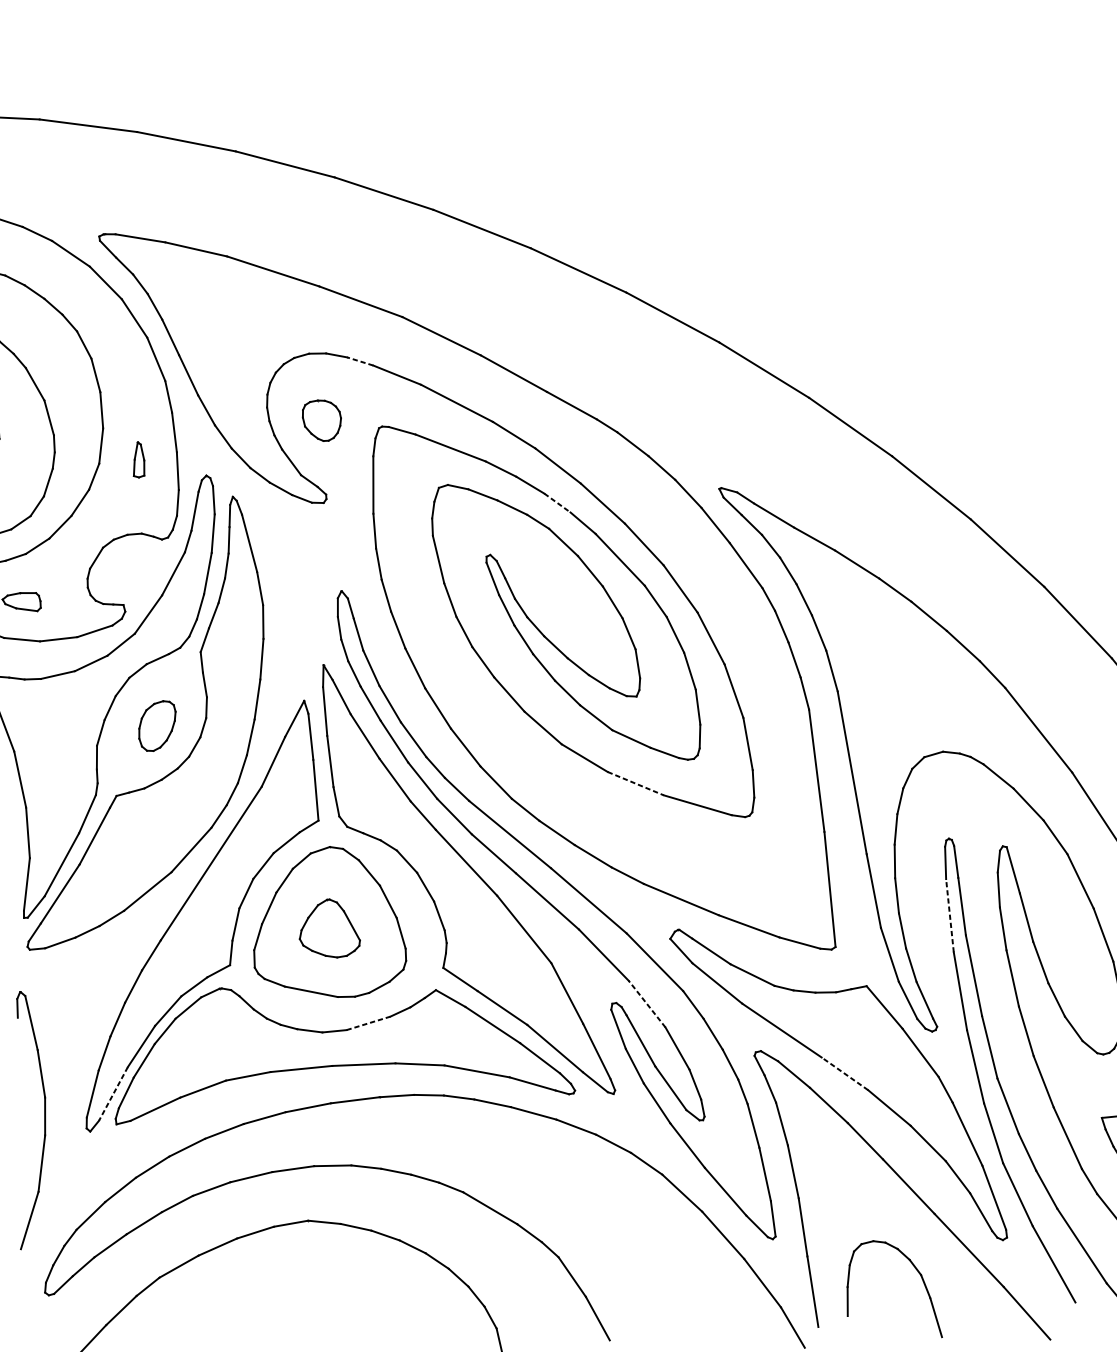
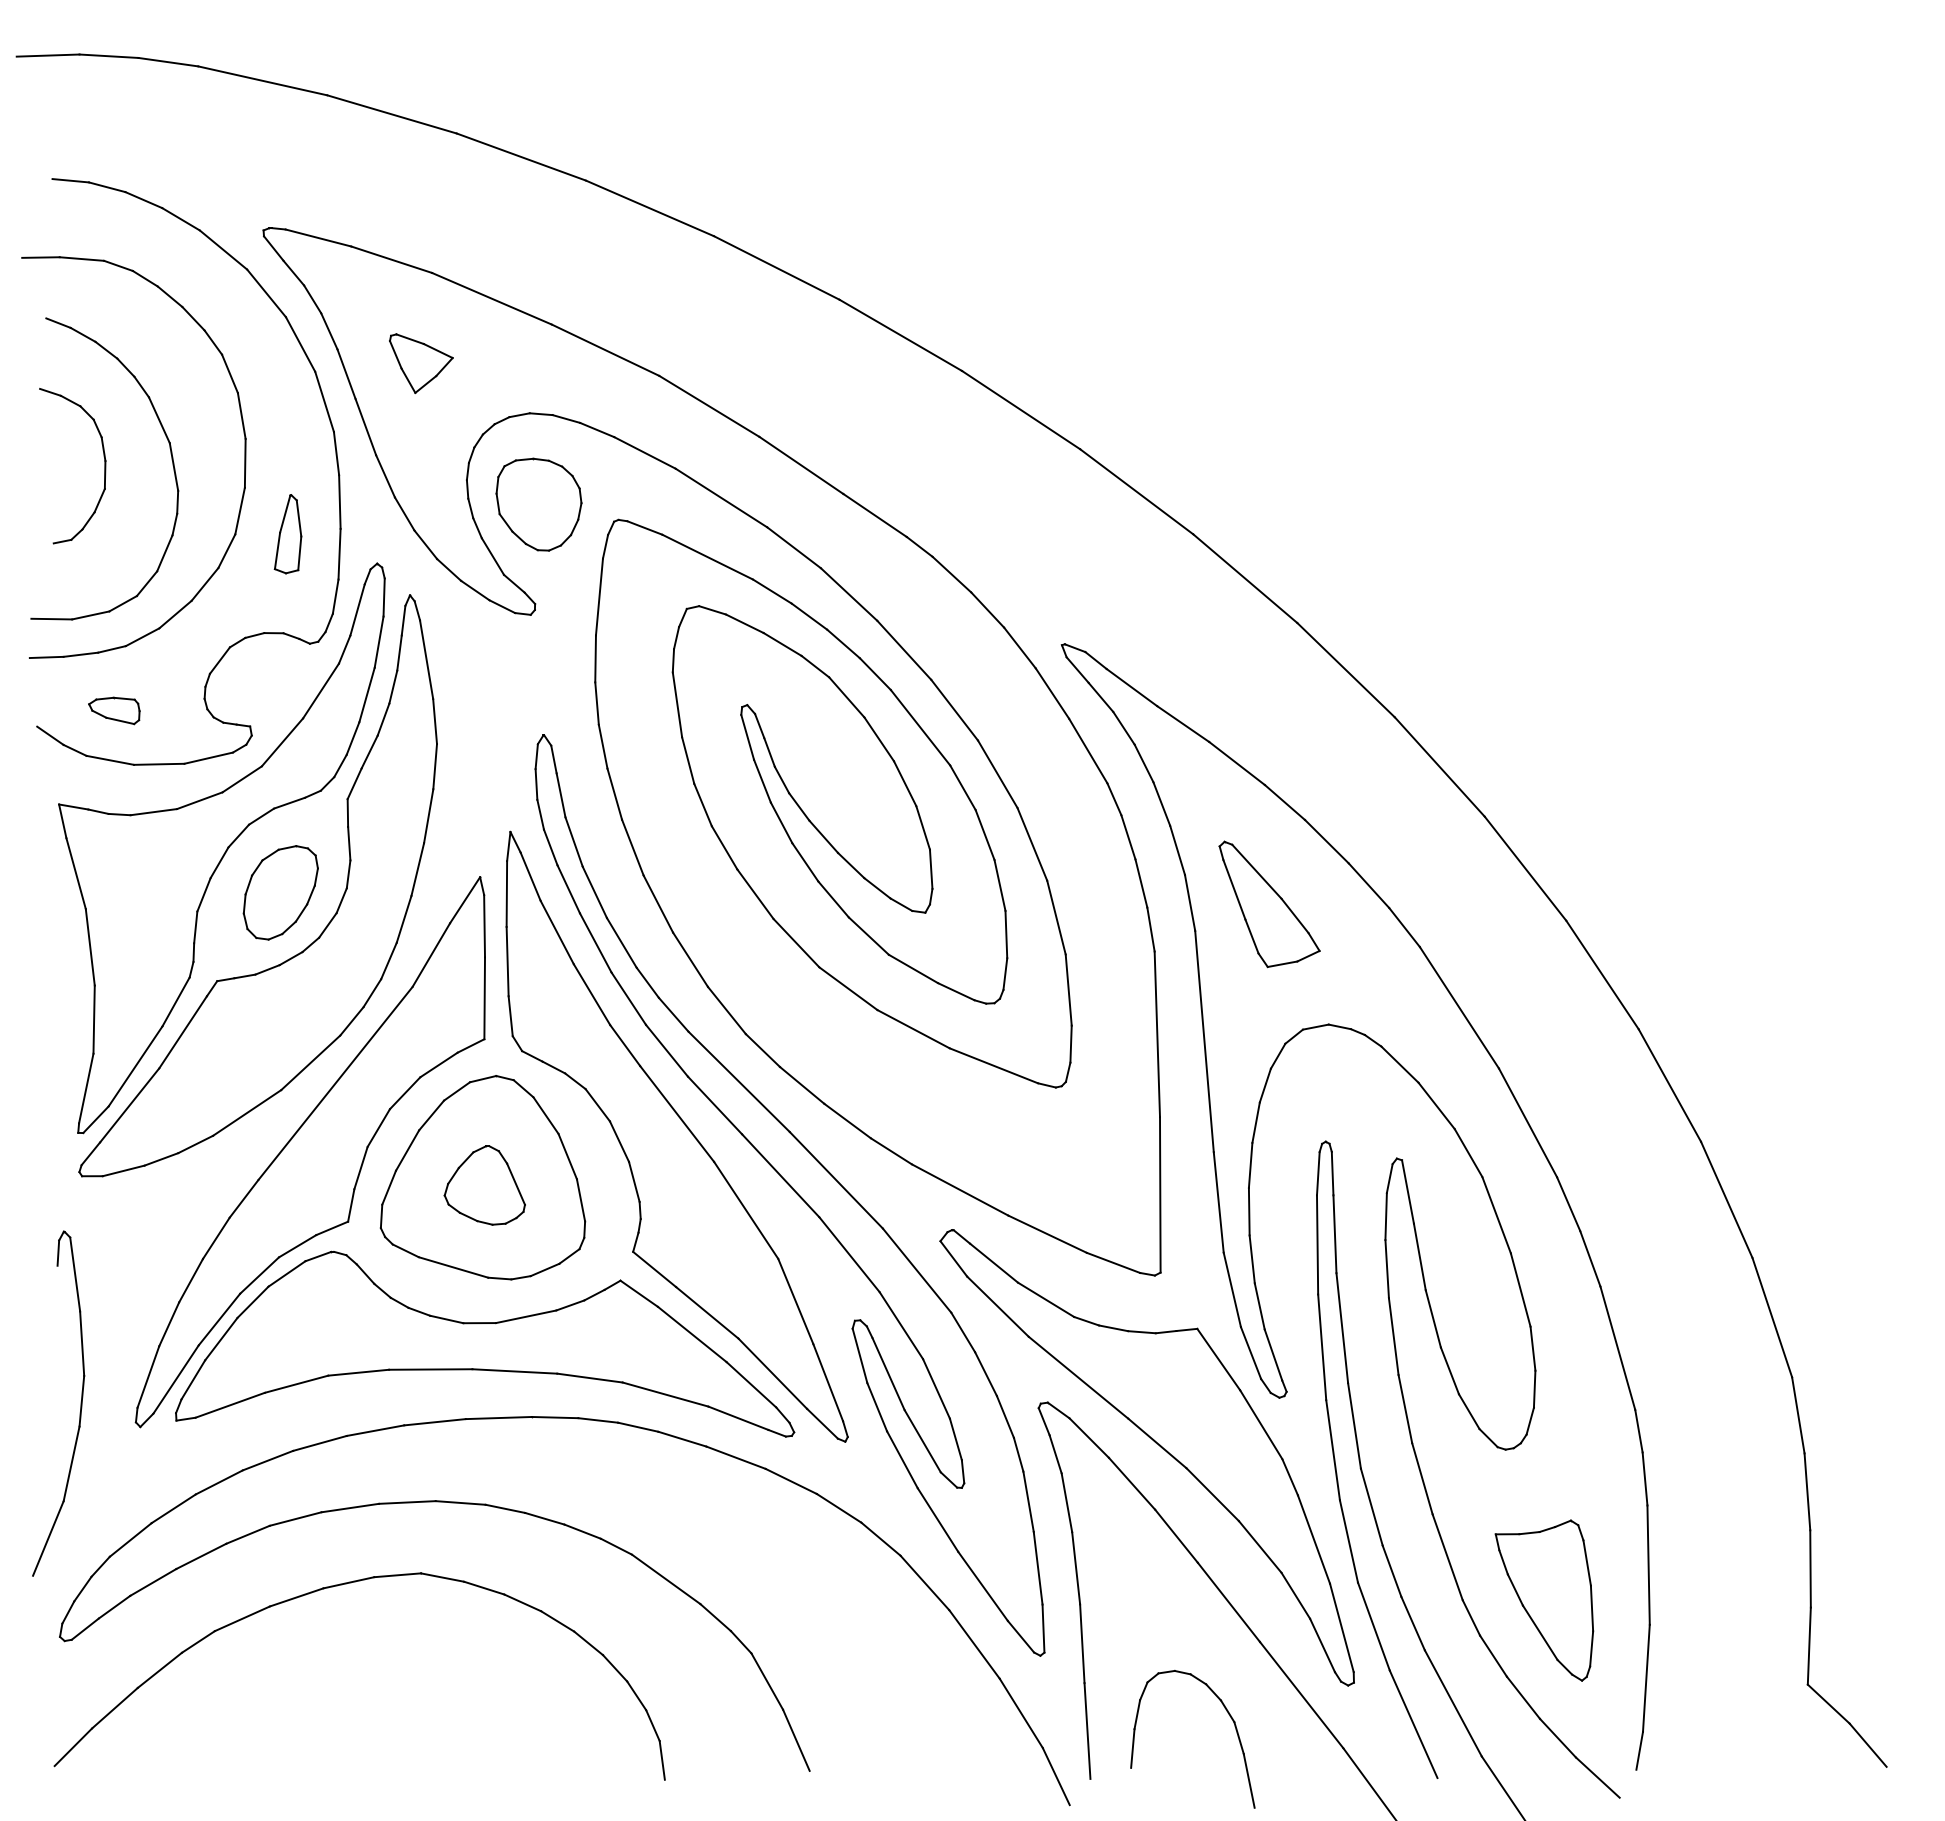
part: (225, 324) -> (421, 363), added
line: (359, 361) -> (596, 429), dashed -> solid
part: (321, 420) -> (538, 504), size x1.67
part: (137, 460) -> (287, 534), size x1.67
line: (557, 502) -> (843, 643), dashed -> solid
part: (890, 666) -> (1269, 904), added
part: (157, 725) -> (280, 892), size x1.43
line: (635, 783) -> (913, 1029), dashed -> solid
line: (949, 915) -> (1317, 1244), dashed -> solid
line: (647, 1004) -> (901, 1325), dashed -> solid
line: (368, 1023) -> (526, 1316), dashed -> solid
line: (845, 1073) -> (1157, 1443), dashed -> solid
line: (113, 1093) -> (176, 1379), dashed -> solid

